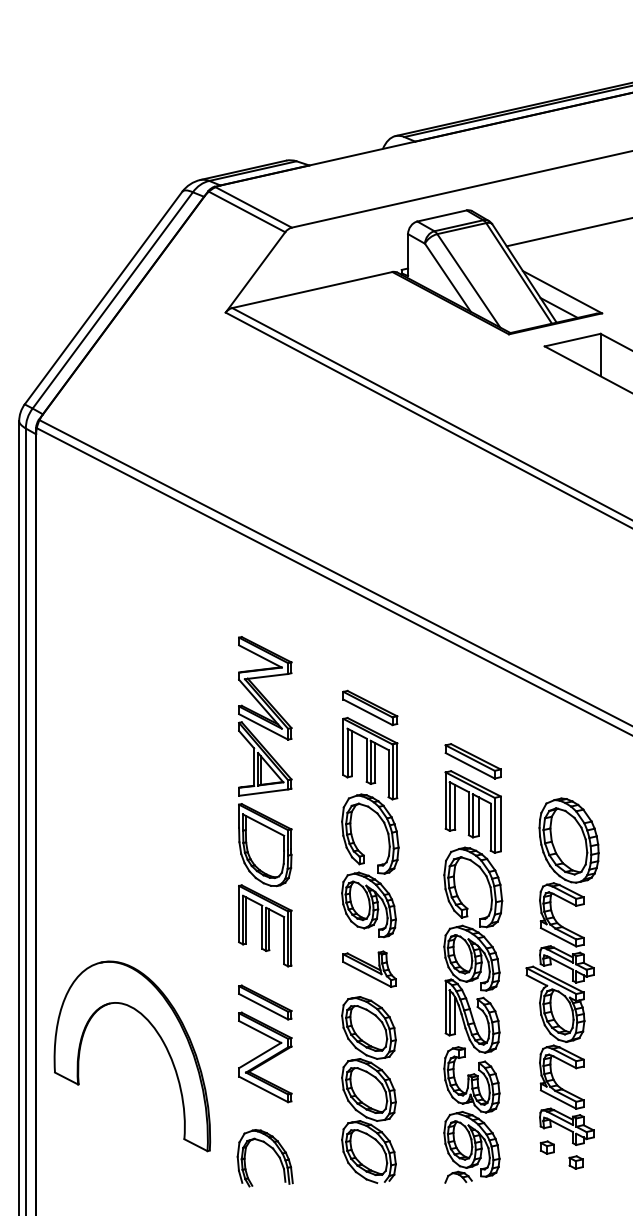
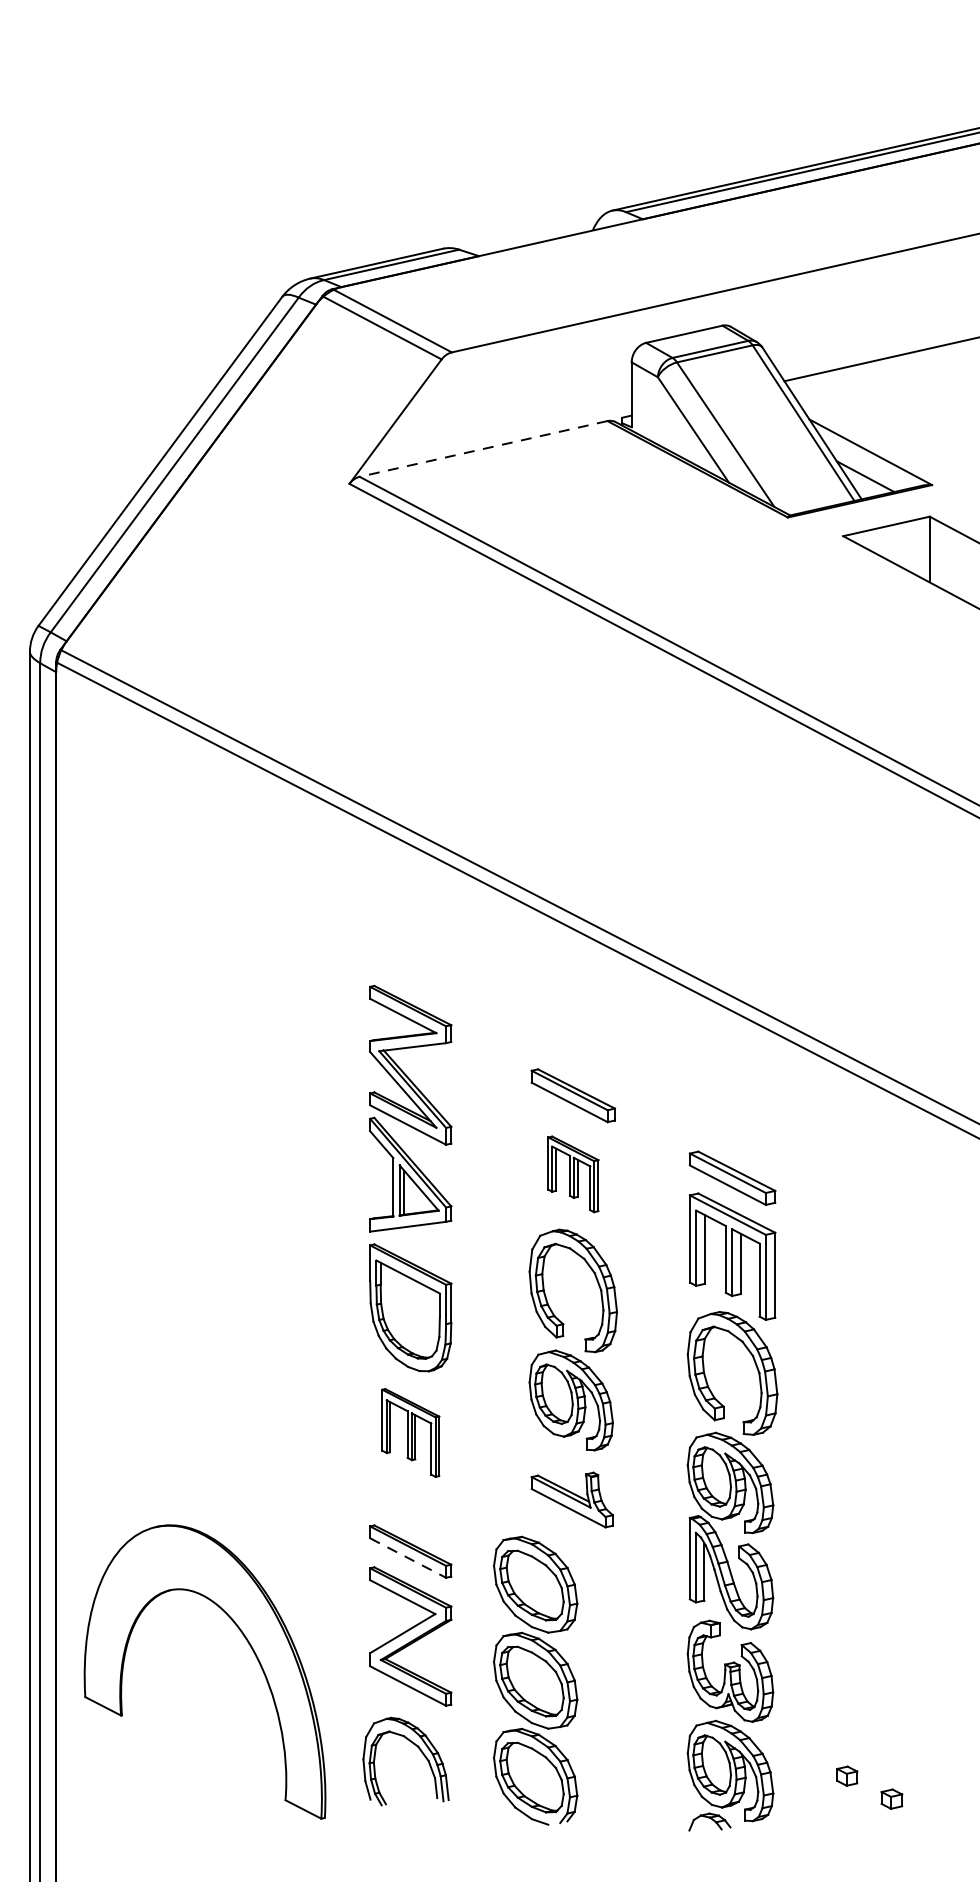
line: (311, 290) -> (482, 449), solid -> dashed
part: (370, 758) -> (573, 1173), size x0.6
part: (265, 925) -> (411, 1432), size x0.7
part: (562, 971) -> (870, 1503), removed
line: (263, 1006) -> (407, 1557), solid -> dashed
part: (160, 1039) -> (248, 1645), moved
part: (368, 1089) -> (534, 1679), moved
part: (274, 1152) -> (420, 1752), moved

